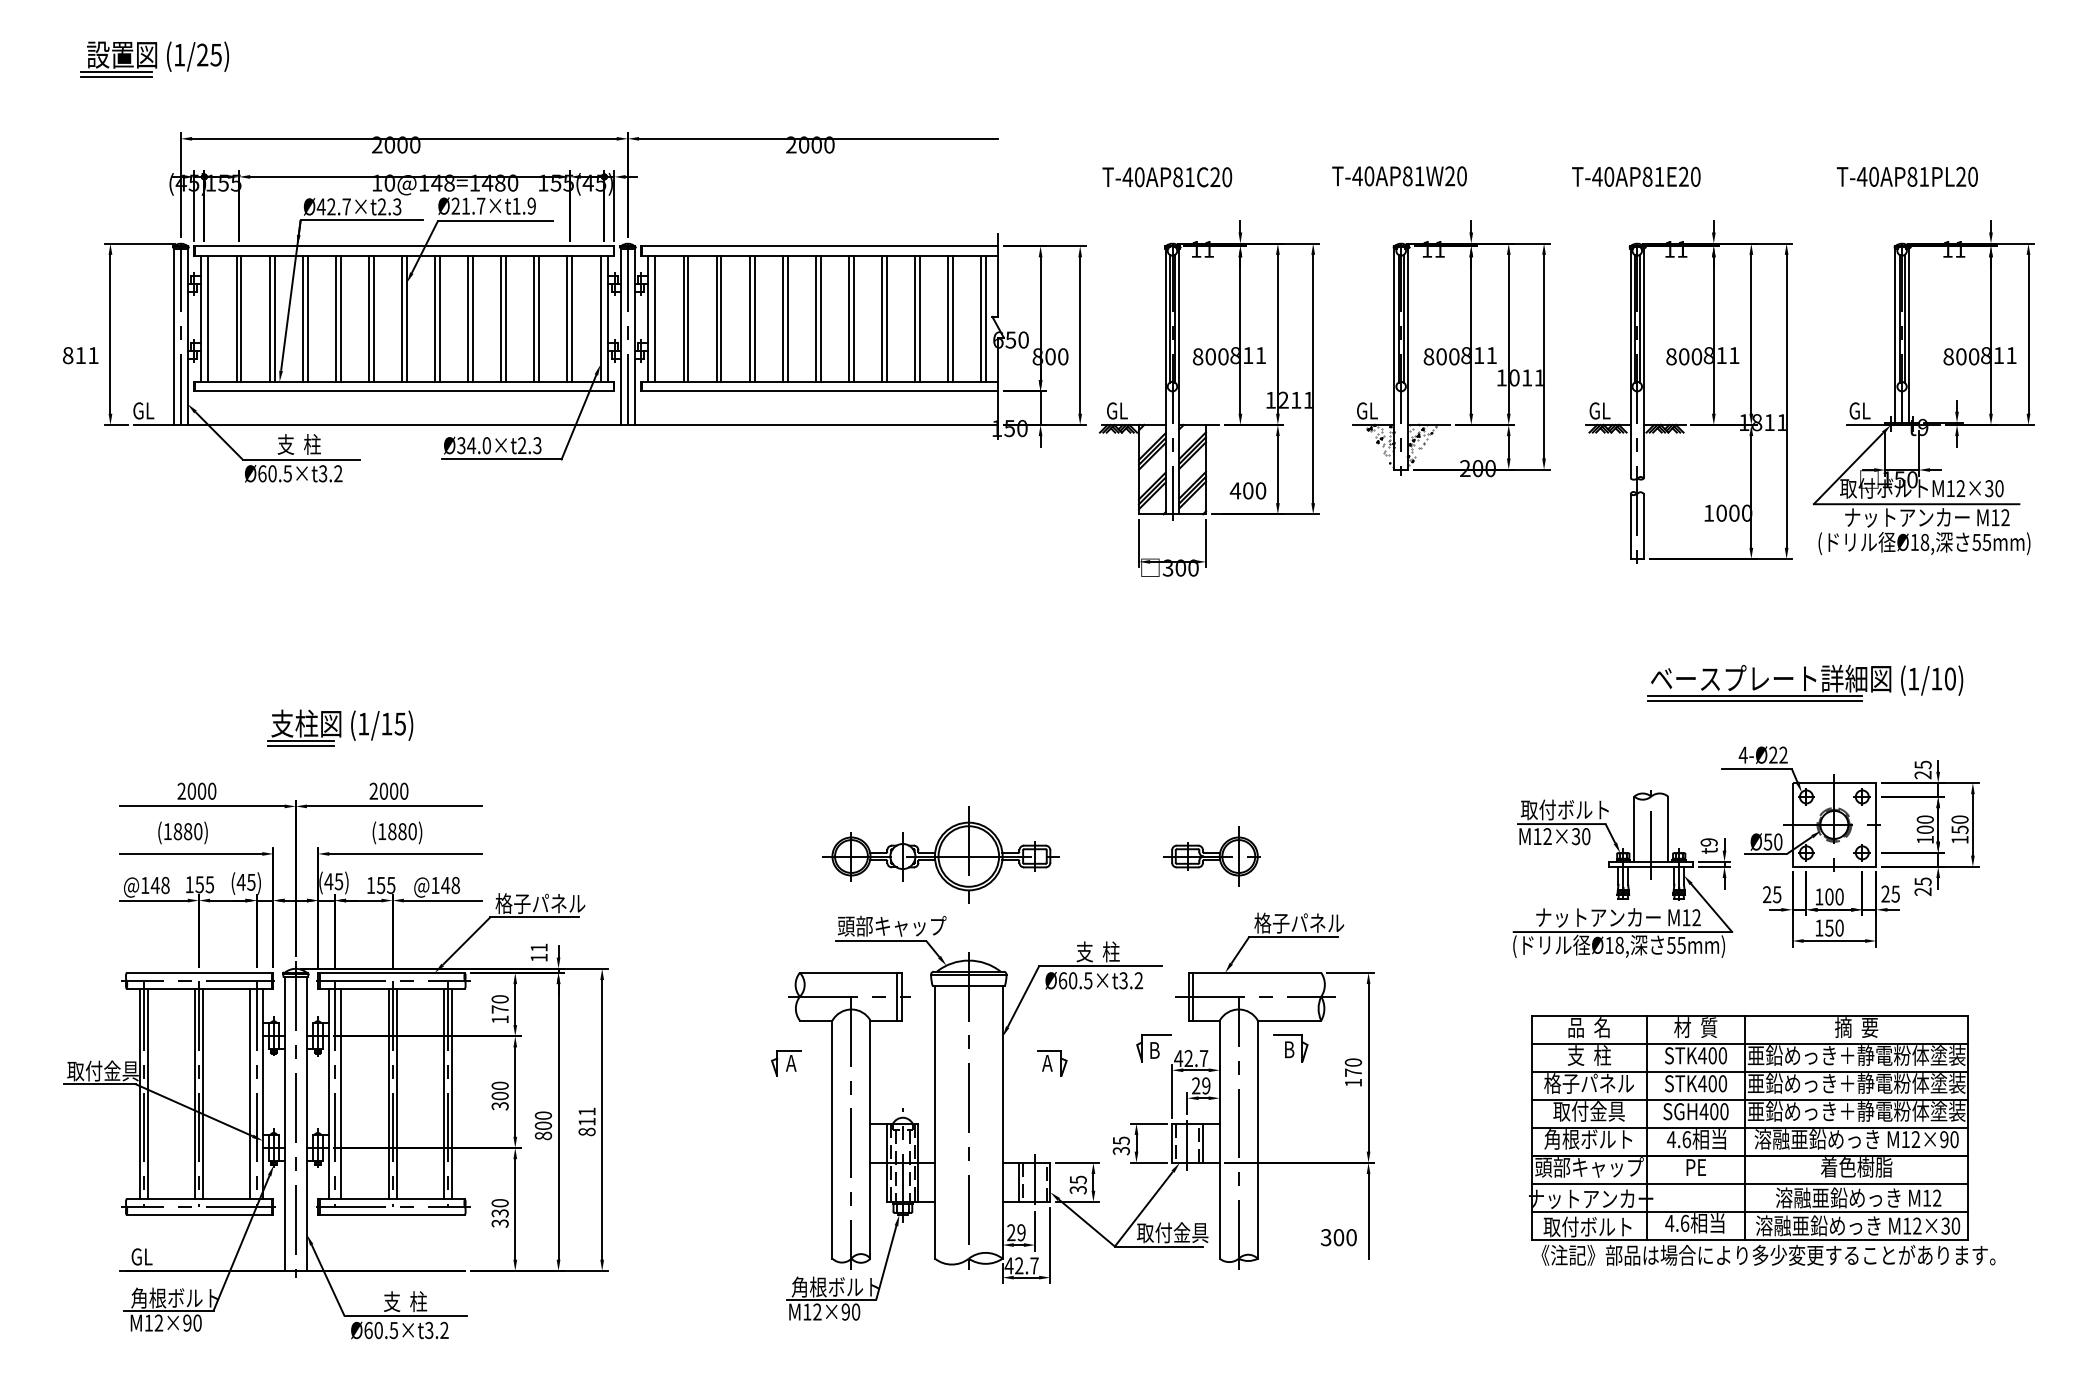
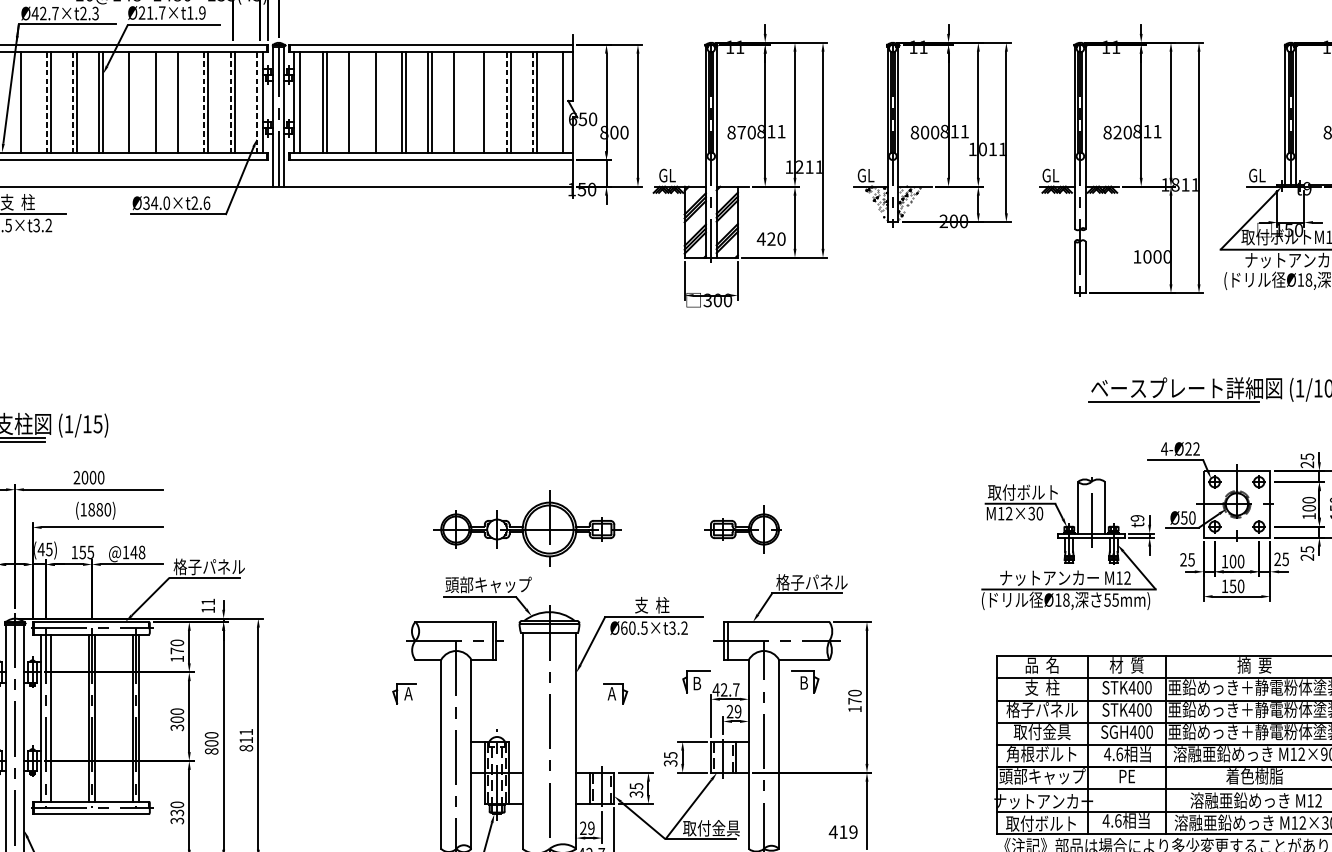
line: (307, 318) -> (24, 102), removed
line: (435, 318) -> (125, 102), removed
line: (468, 318) -> (152, 102), removed
line: (506, 318) -> (182, 102), removed
line: (721, 318) -> (353, 102), removed
line: (754, 318) -> (379, 102), removed
line: (853, 318) -> (457, 102), removed
line: (882, 318) -> (480, 102), removed
line: (981, 318) -> (559, 102), removed
line: (335, 319) -> (46, 103), solid -> dashed
line: (368, 319) -> (72, 103), solid -> dashed
line: (534, 319) -> (204, 103), solid -> dashed
line: (567, 319) -> (230, 103), solid -> dashed
line: (600, 319) -> (257, 103), solid -> dashed
line: (915, 319) -> (507, 103), solid -> dashed
line: (948, 319) -> (533, 103), solid -> dashed
text: (1210, 356) -> (741, 132), 800 -> 870
text: (1684, 356) -> (1117, 132), 800 -> 820
text: (537, 445) -> (206, 203), Ø34.0×t2.3 -> Ø34.0×t2.6
text: (1248, 490) -> (771, 238), 400 -> 420
line: (1754, 701) -> (1173, 406), removed
text: (1338, 1237) -> (843, 832), 300 -> 419

